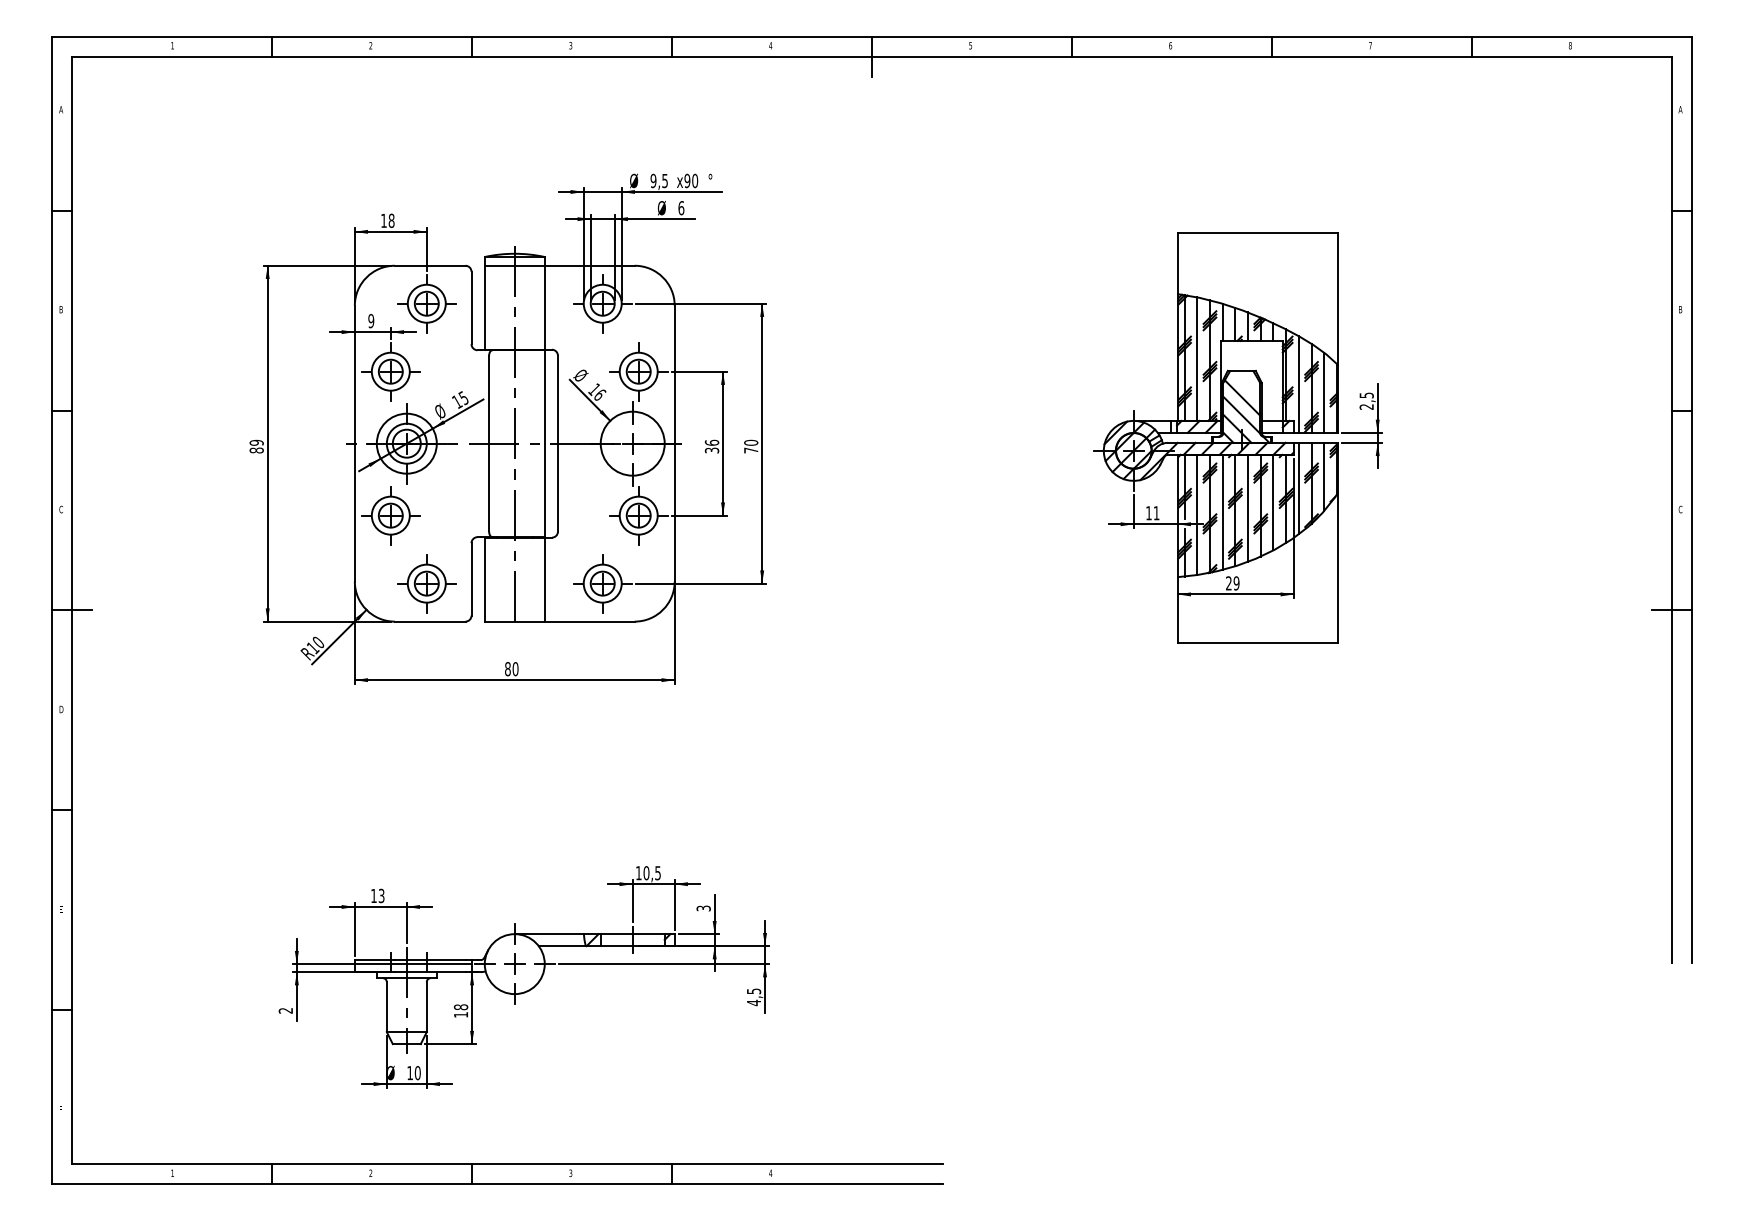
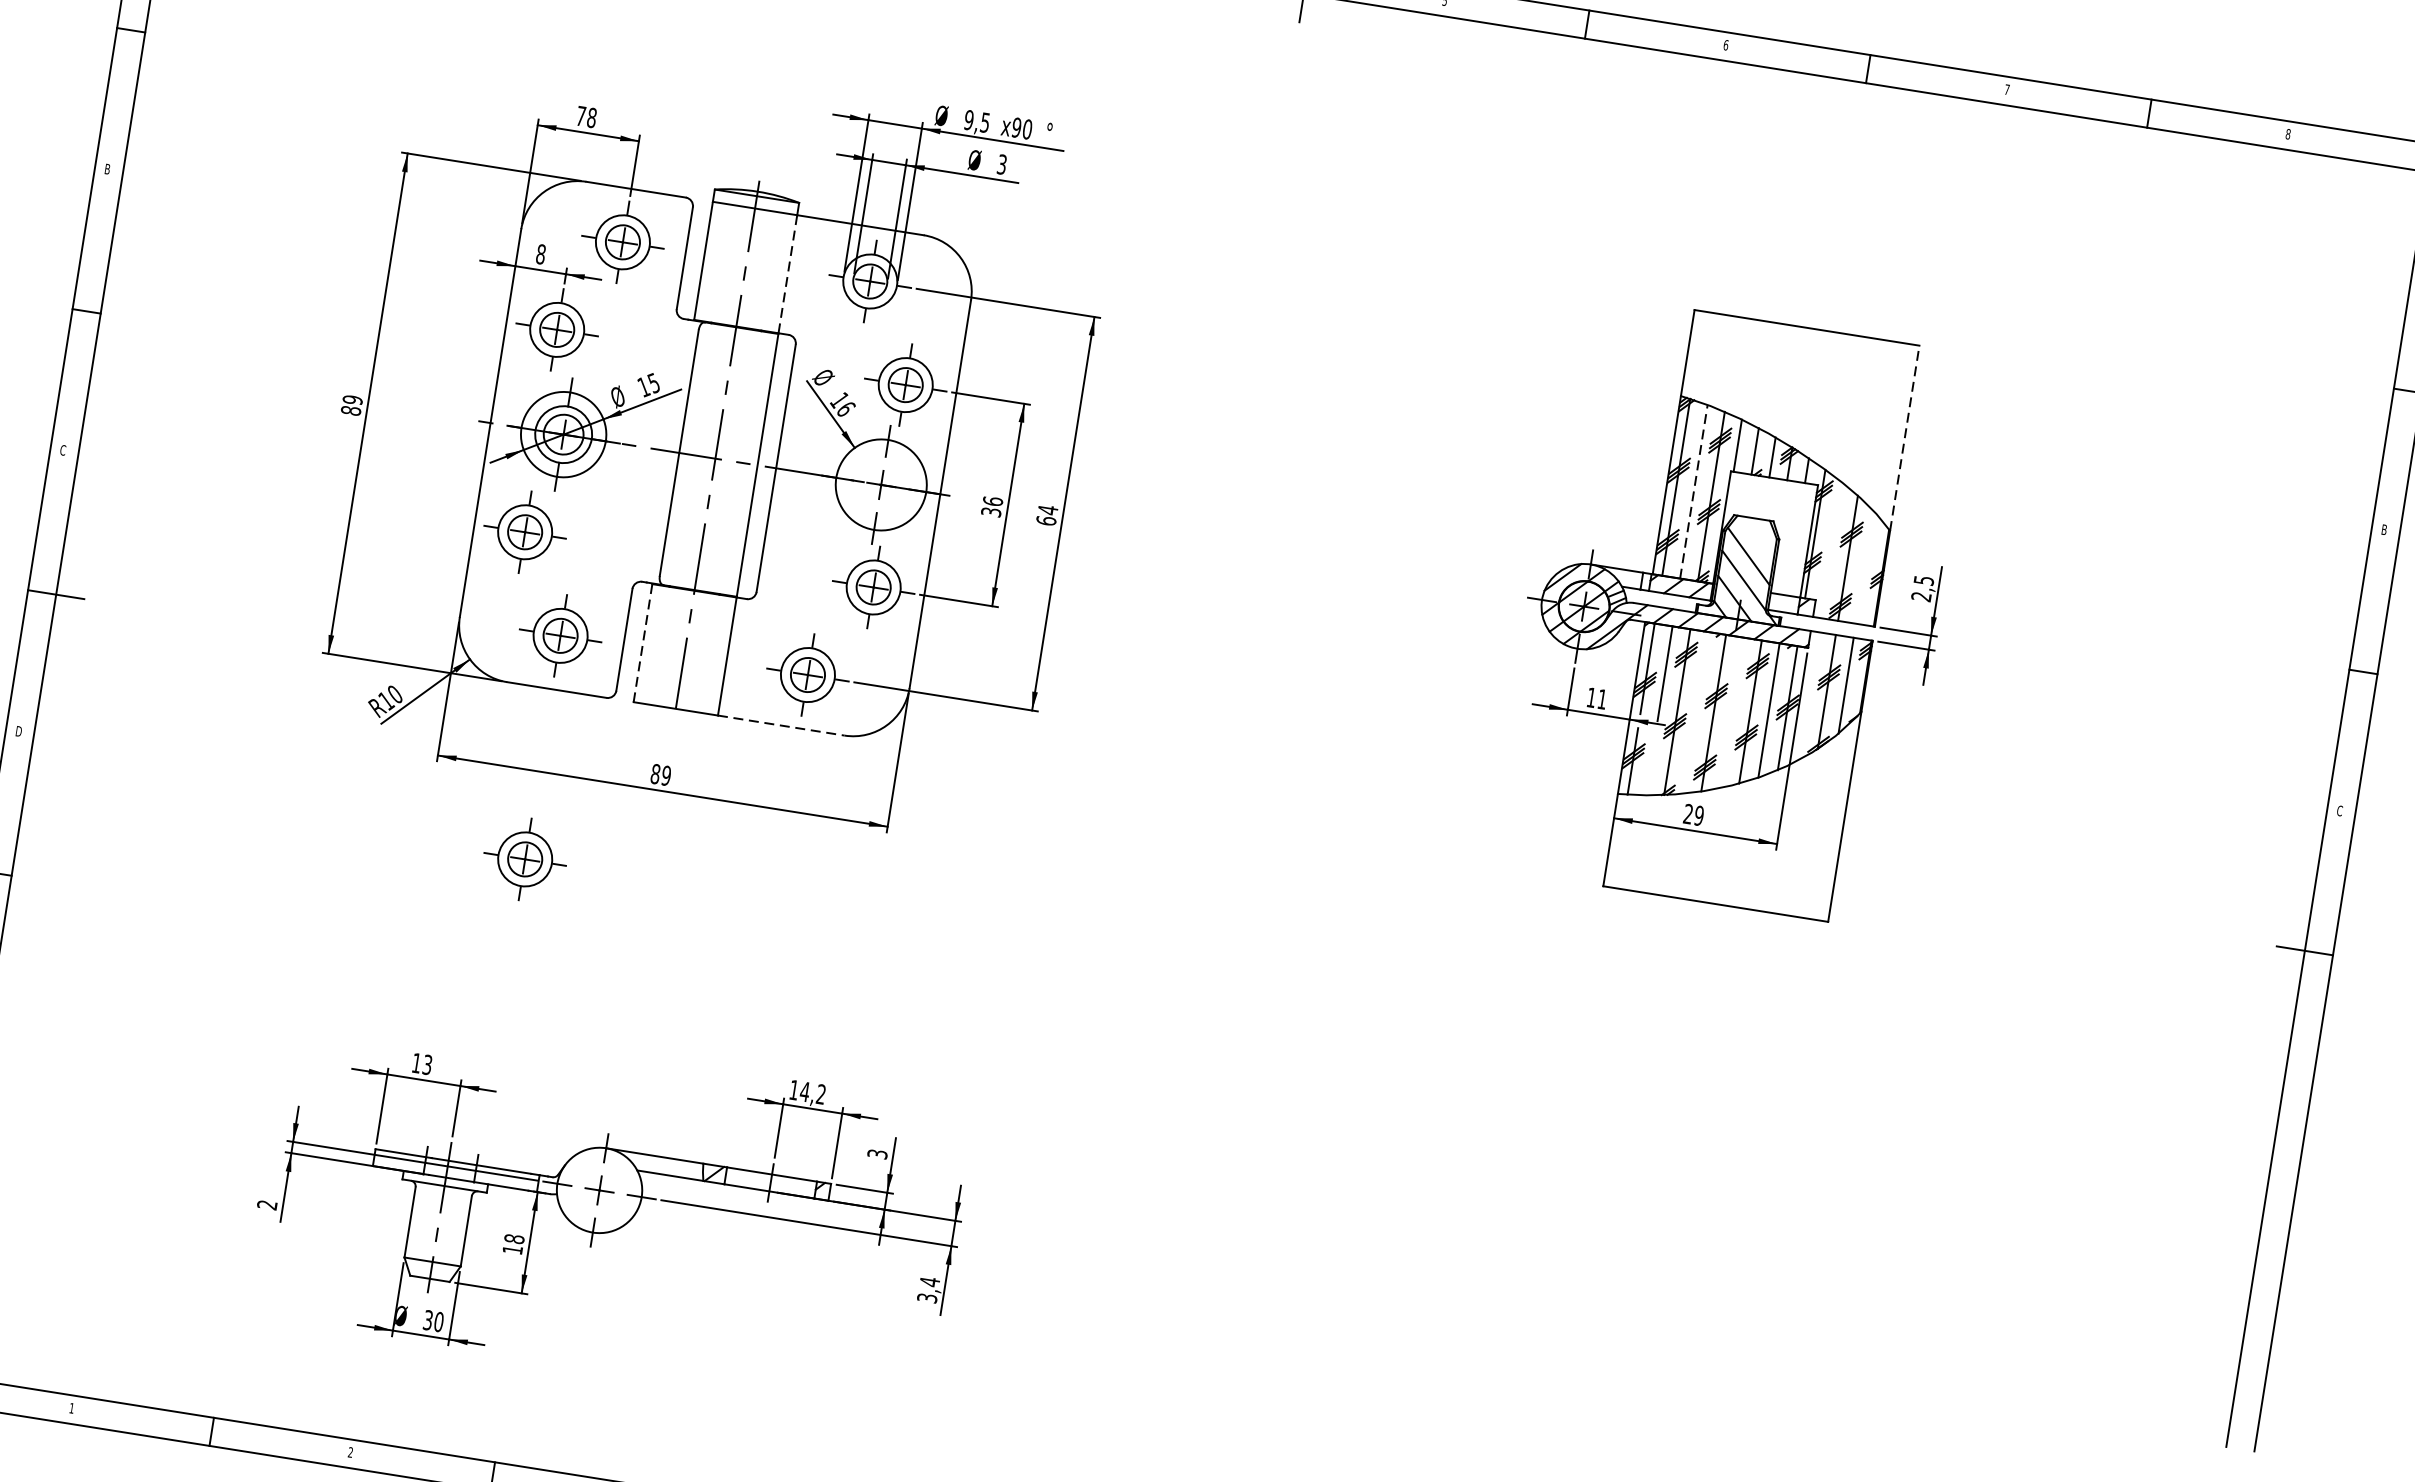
text: (681, 208) -> (1002, 165), 6 -> 3
text: (383, 220) -> (580, 115), 18 -> 78
line: (1337, 298) -> (1904, 437), solid -> dashed
line: (544, 307) -> (787, 273), solid -> dashed
text: (371, 321) -> (541, 254), 9 -> 8
line: (1197, 359) -> (1694, 492), solid -> dashed
line: (1298, 384) -> (1830, 549), removed
line: (1324, 392) -> (1865, 567), removed
text: (751, 446) -> (1047, 515), 70 -> 64
line: (1298, 488) -> (1807, 696), removed
line: (1248, 507) -> (1732, 711), removed
line: (1222, 511) -> (1695, 711), removed
line: (1197, 550) -> (1651, 760), removed
line: (484, 579) -> (642, 642), solid -> dashed
line: (589, 621) -> (780, 725), solid -> dashed
text: (515, 669) -> (666, 776), 80 -> 89
part: (426, 742) -> (524, 859), added
text: (651, 873) -> (811, 1093), 10,5 -> 14,2
text: (753, 997) -> (927, 1290), 4,5 -> 3,4
text: (409, 1073) -> (427, 1320), 10 -> 30

